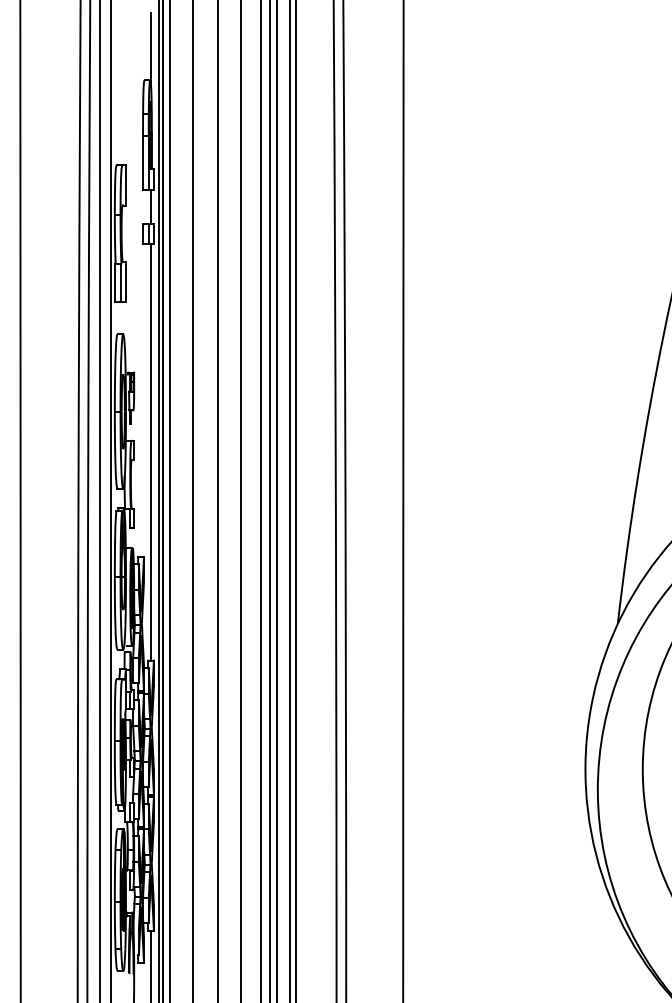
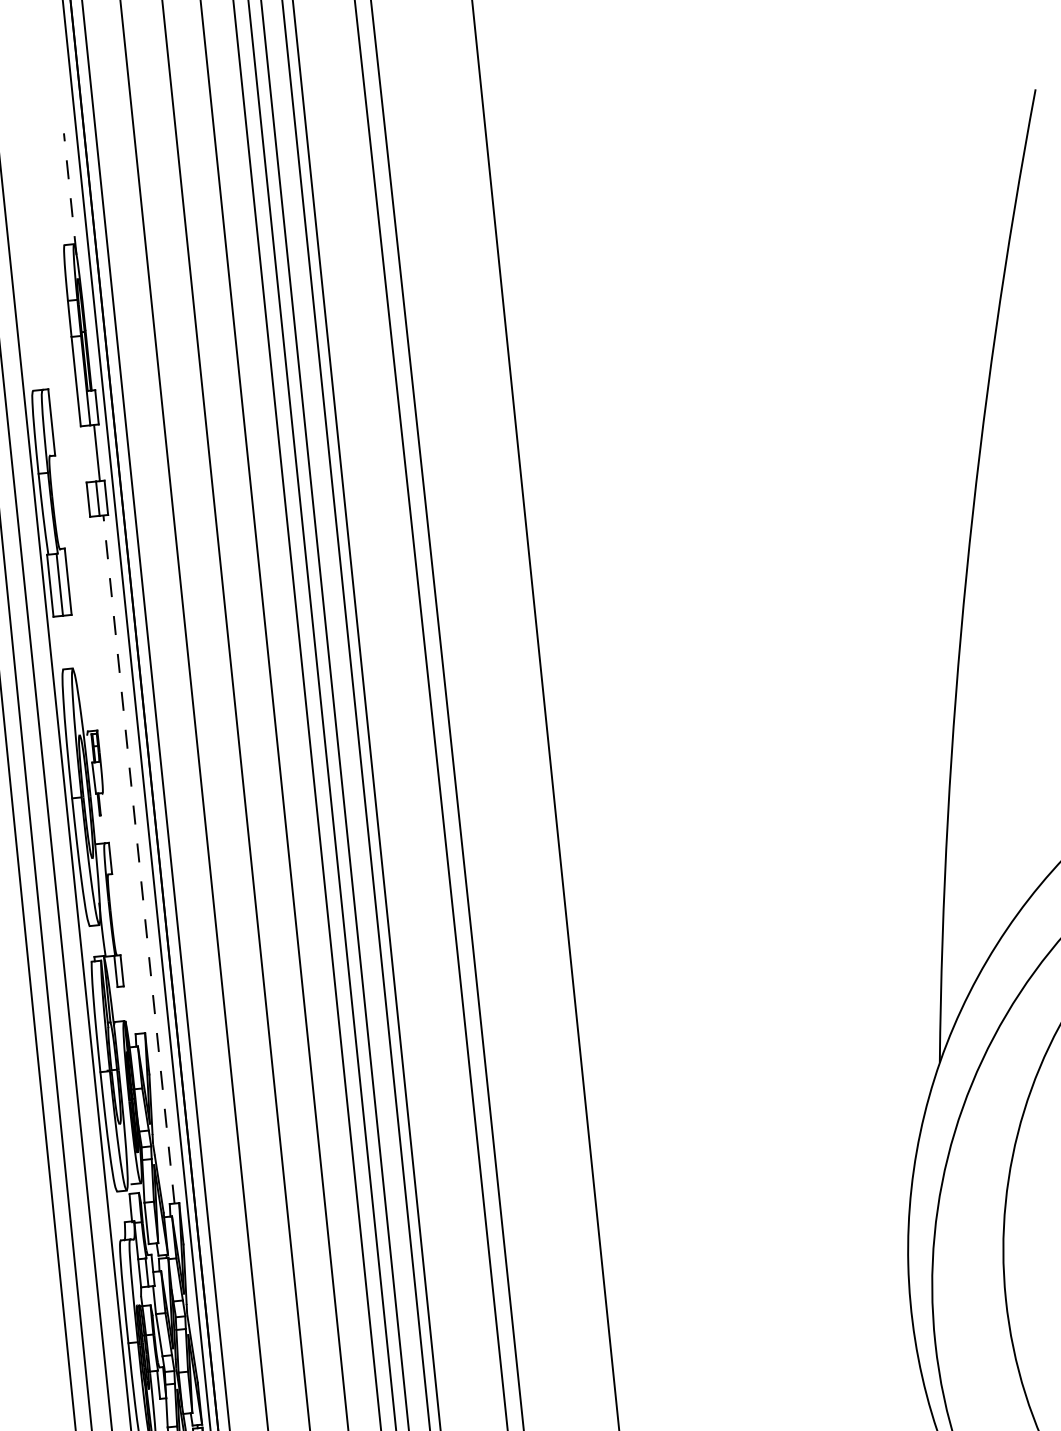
line: (151, 50) -> (71, 194), solid -> dashed
line: (151, 452) -> (139, 859), solid -> dashed

